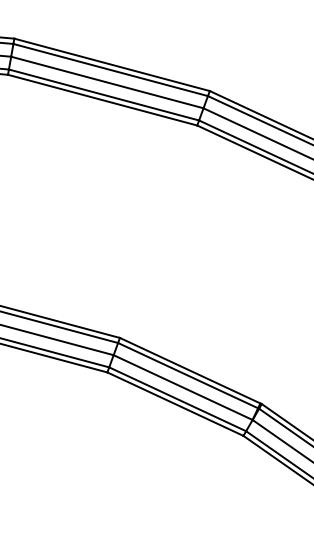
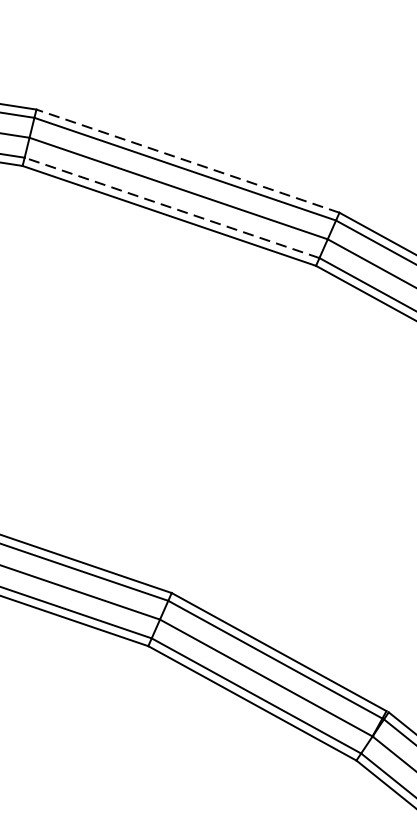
line: (111, 64) -> (187, 160), solid -> dashed
line: (103, 94) -> (171, 207), solid -> dashed

